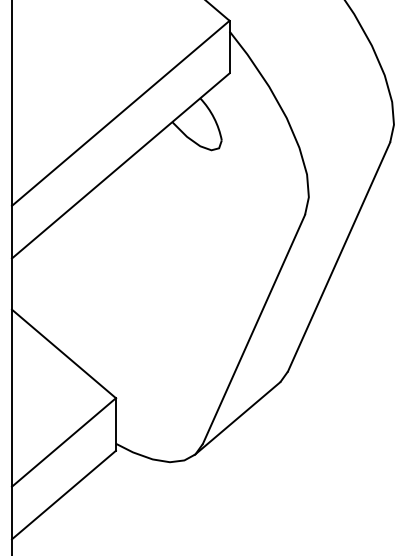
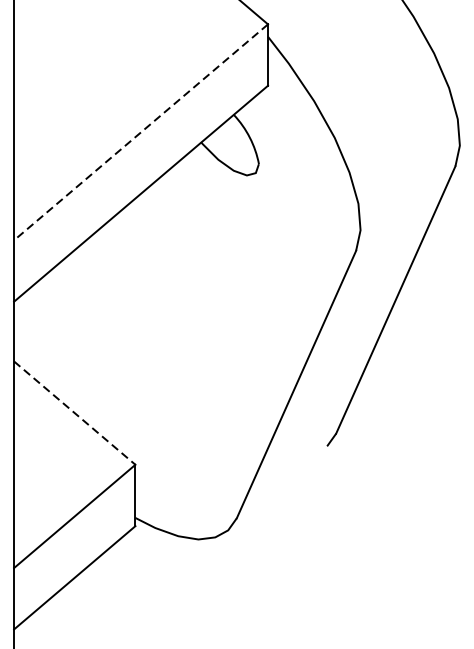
line: (120, 113) -> (140, 132), solid -> dashed
line: (64, 354) -> (75, 413), solid -> dashed
line: (237, 418) -> (277, 488), removed

